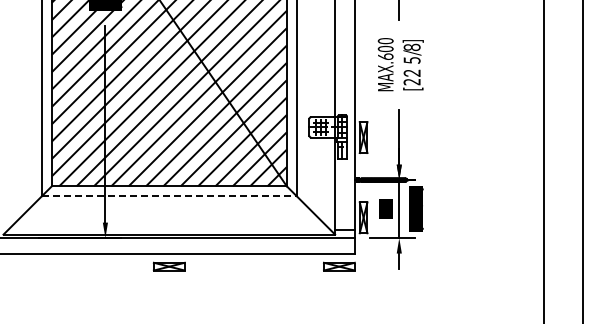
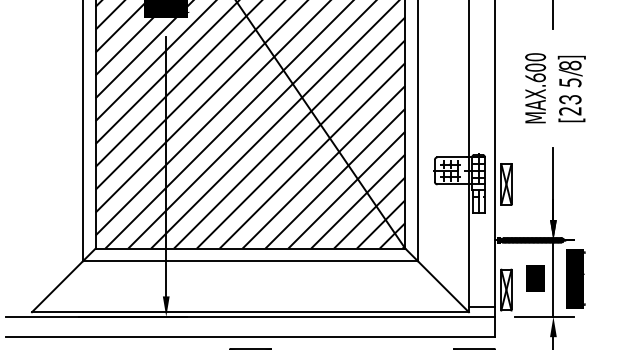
text: (414, 72) -> (573, 98), 2 -> 3
line: (169, 195) -> (250, 260), dashed -> solid

